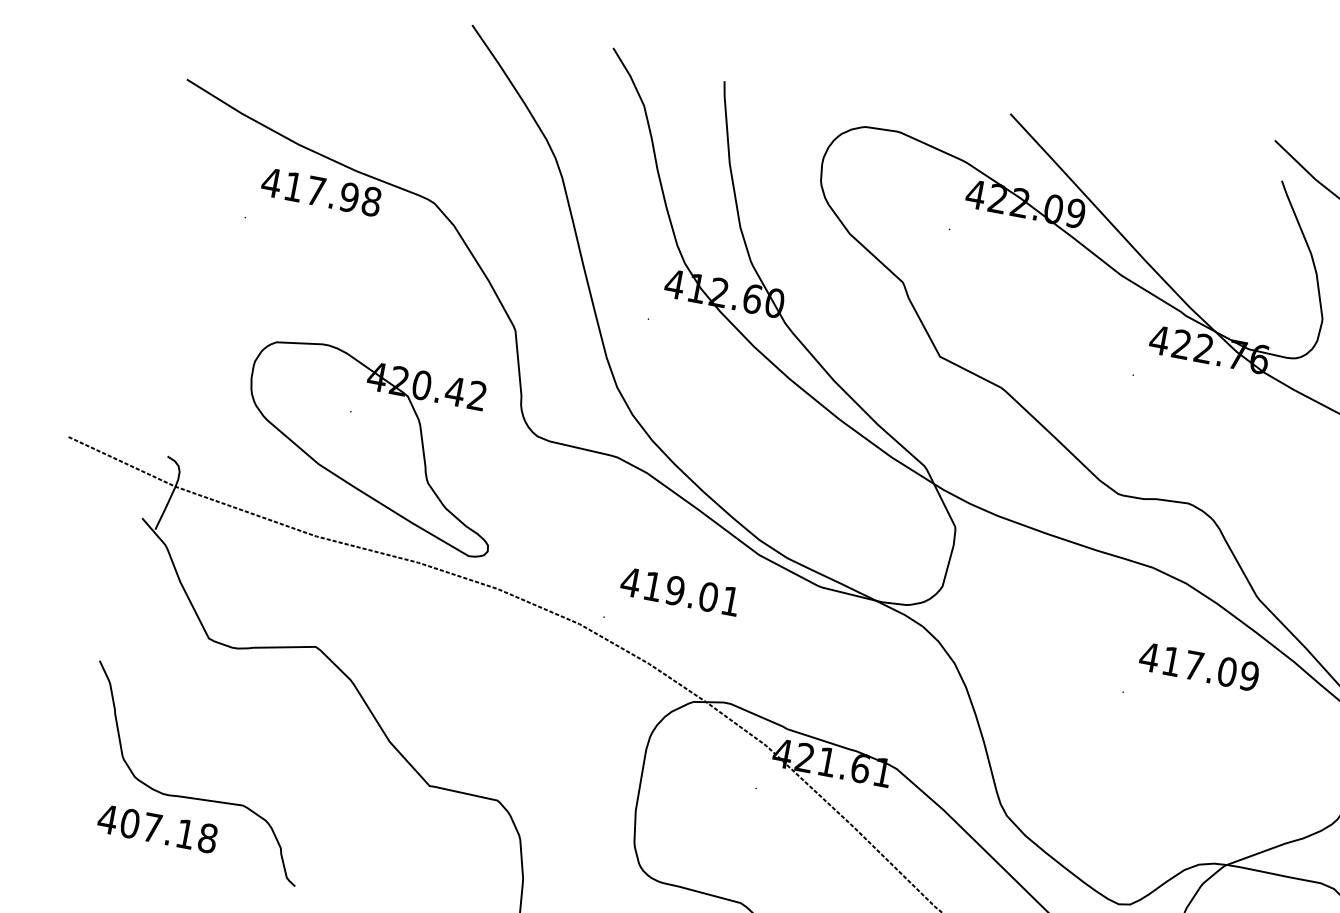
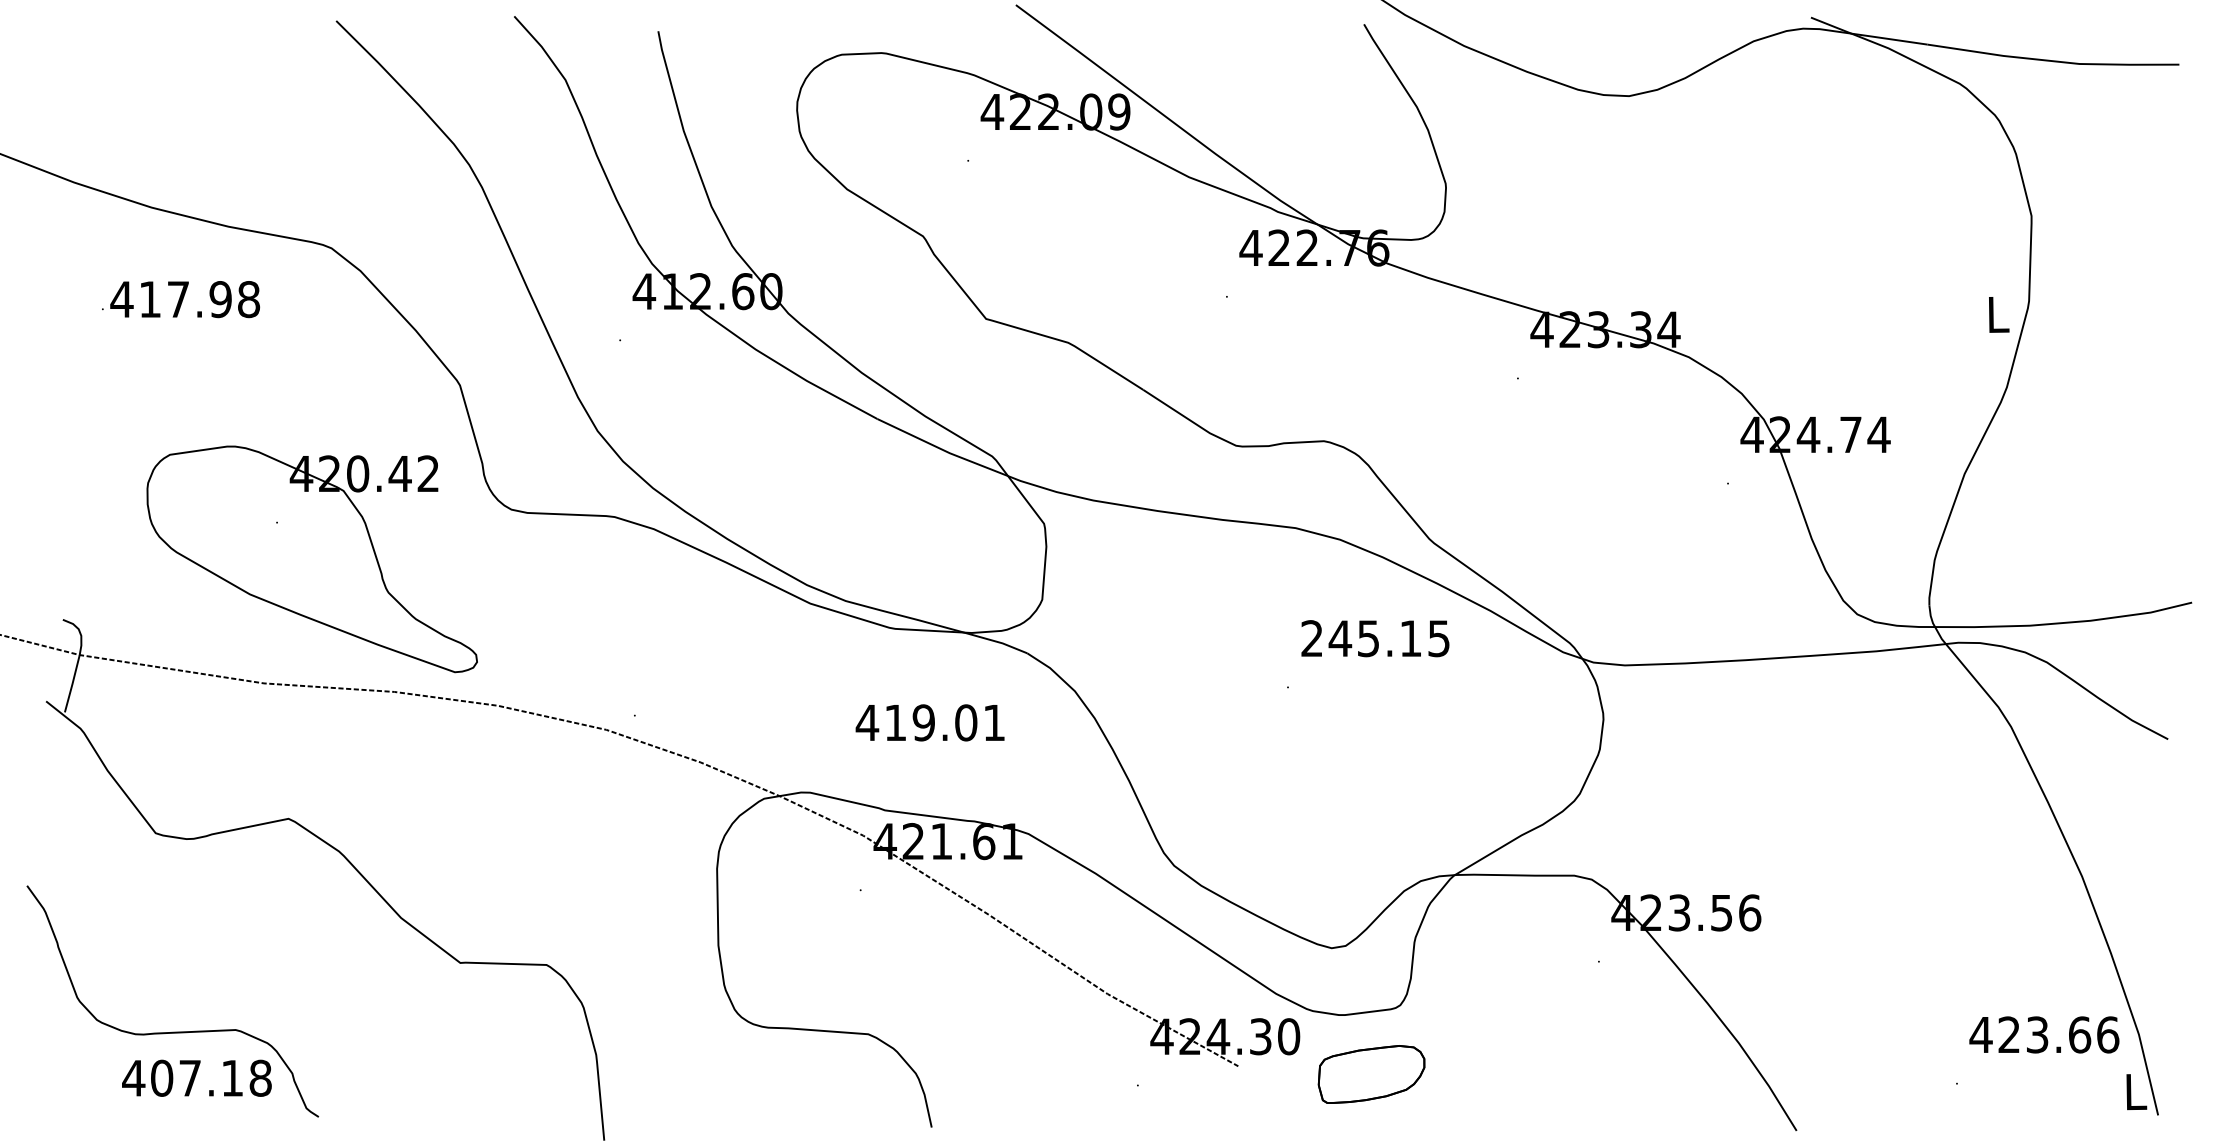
text: (320, 192) -> (184, 299), moved
text: (679, 591) -> (929, 722), moved
text: (1199, 666) -> (1375, 638), 417.09 -> 245.15
text: (157, 828) -> (196, 1077), moved

